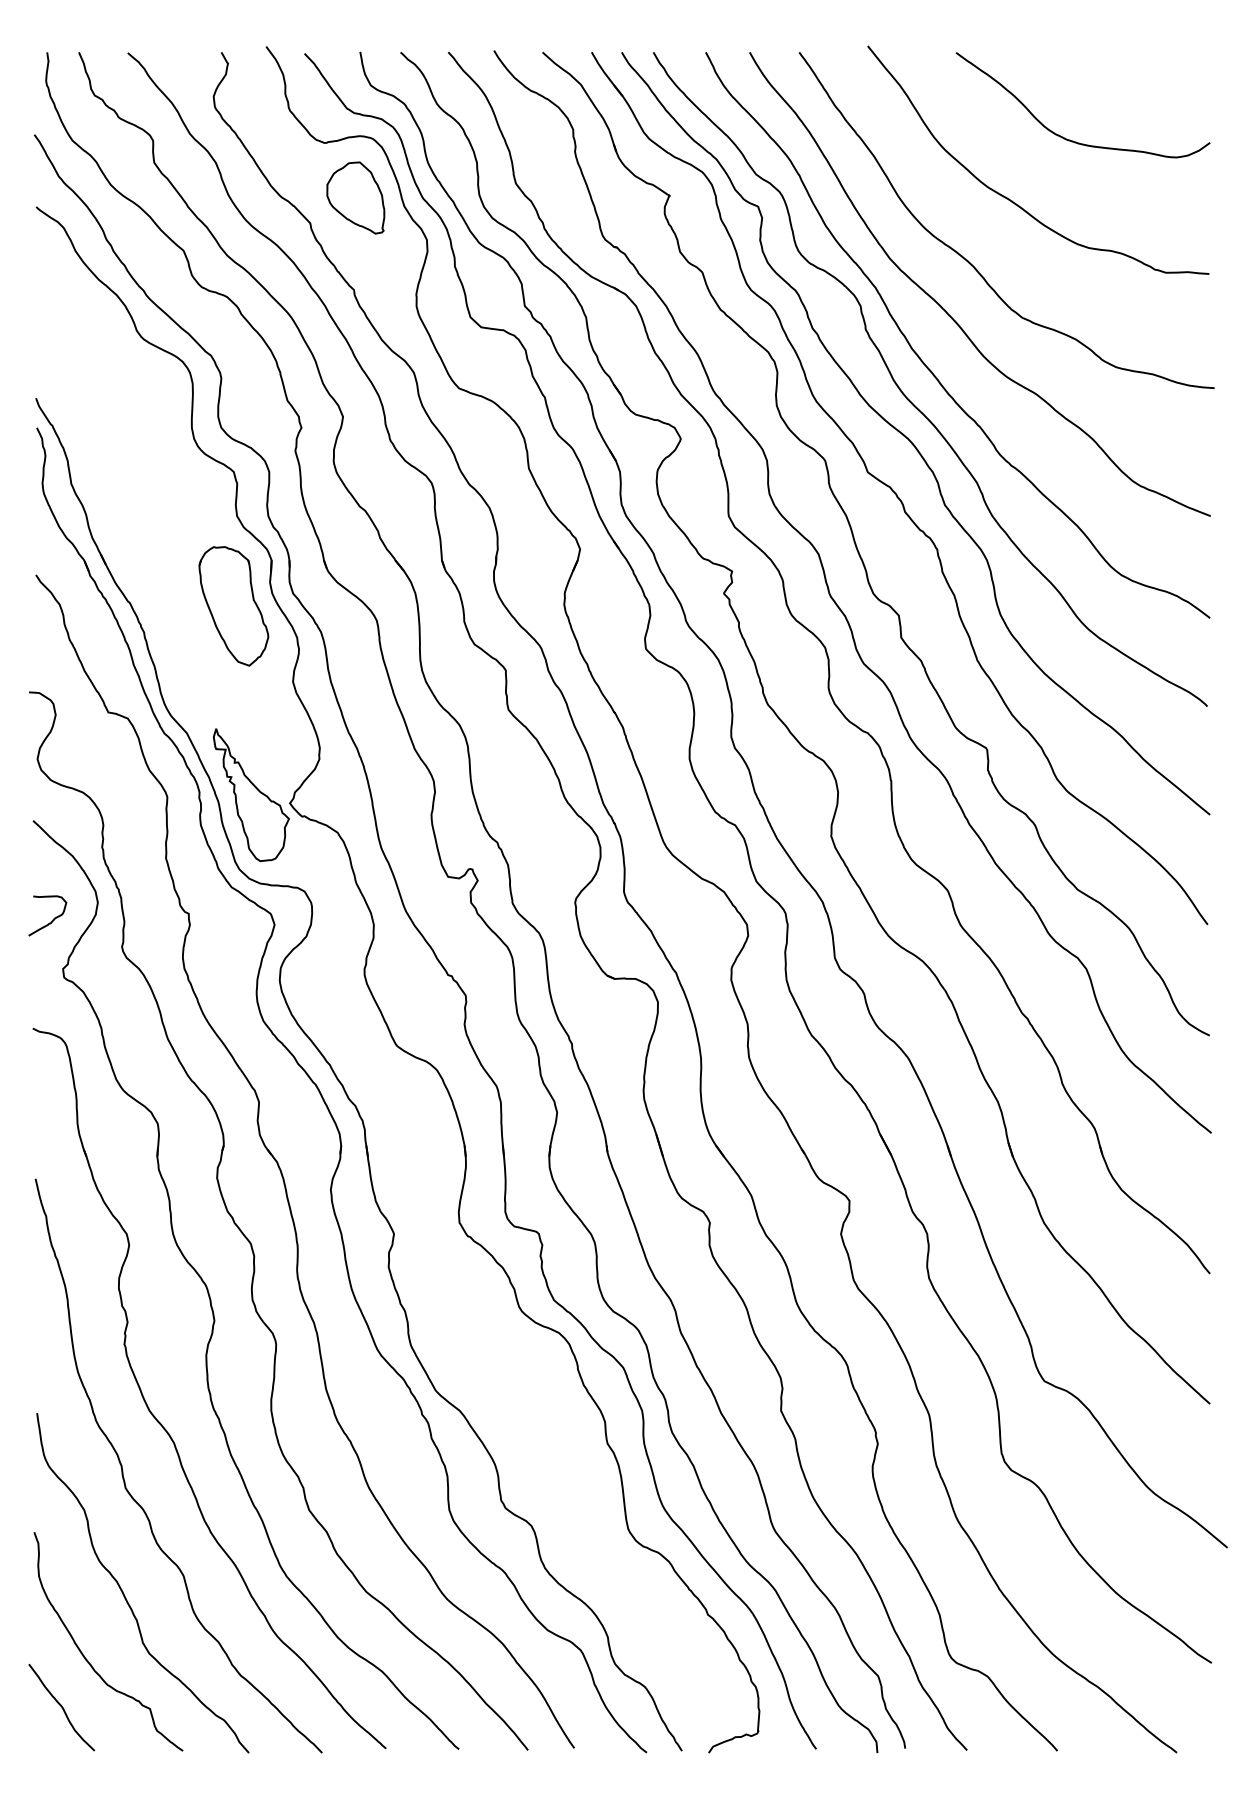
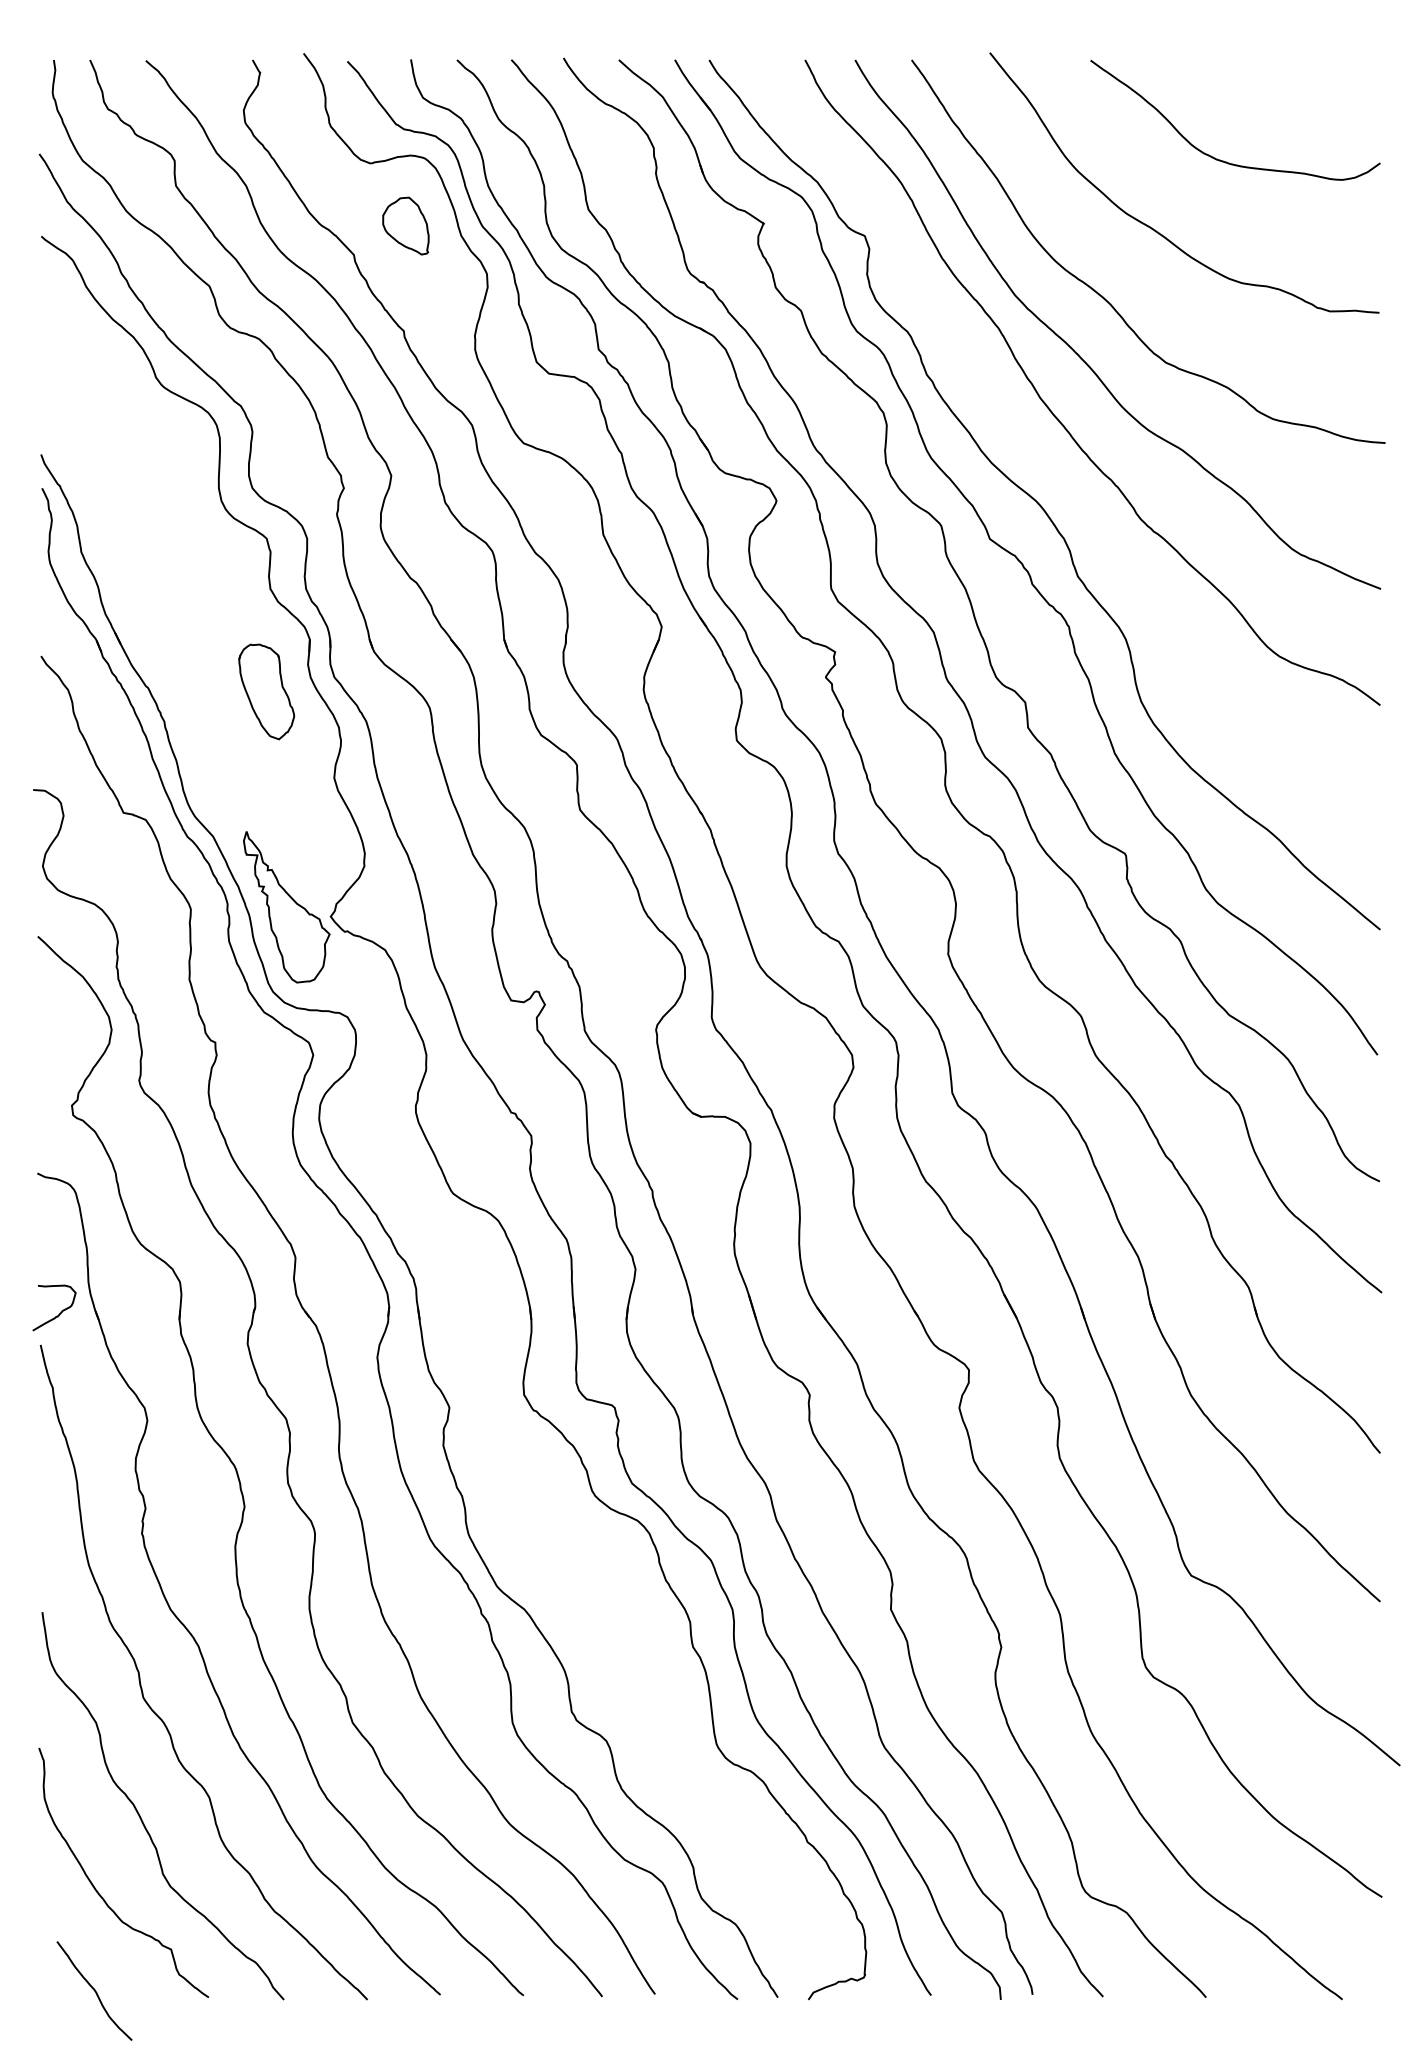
part: (355, 197) -> (405, 225), size x0.7
curve: (906, 396) -> (1034, 452), removed
part: (233, 605) -> (266, 691), size x0.7
curve: (53, 918) -> (61, 1310), moved
curve: (61, 1707) -> (94, 1990), moved

